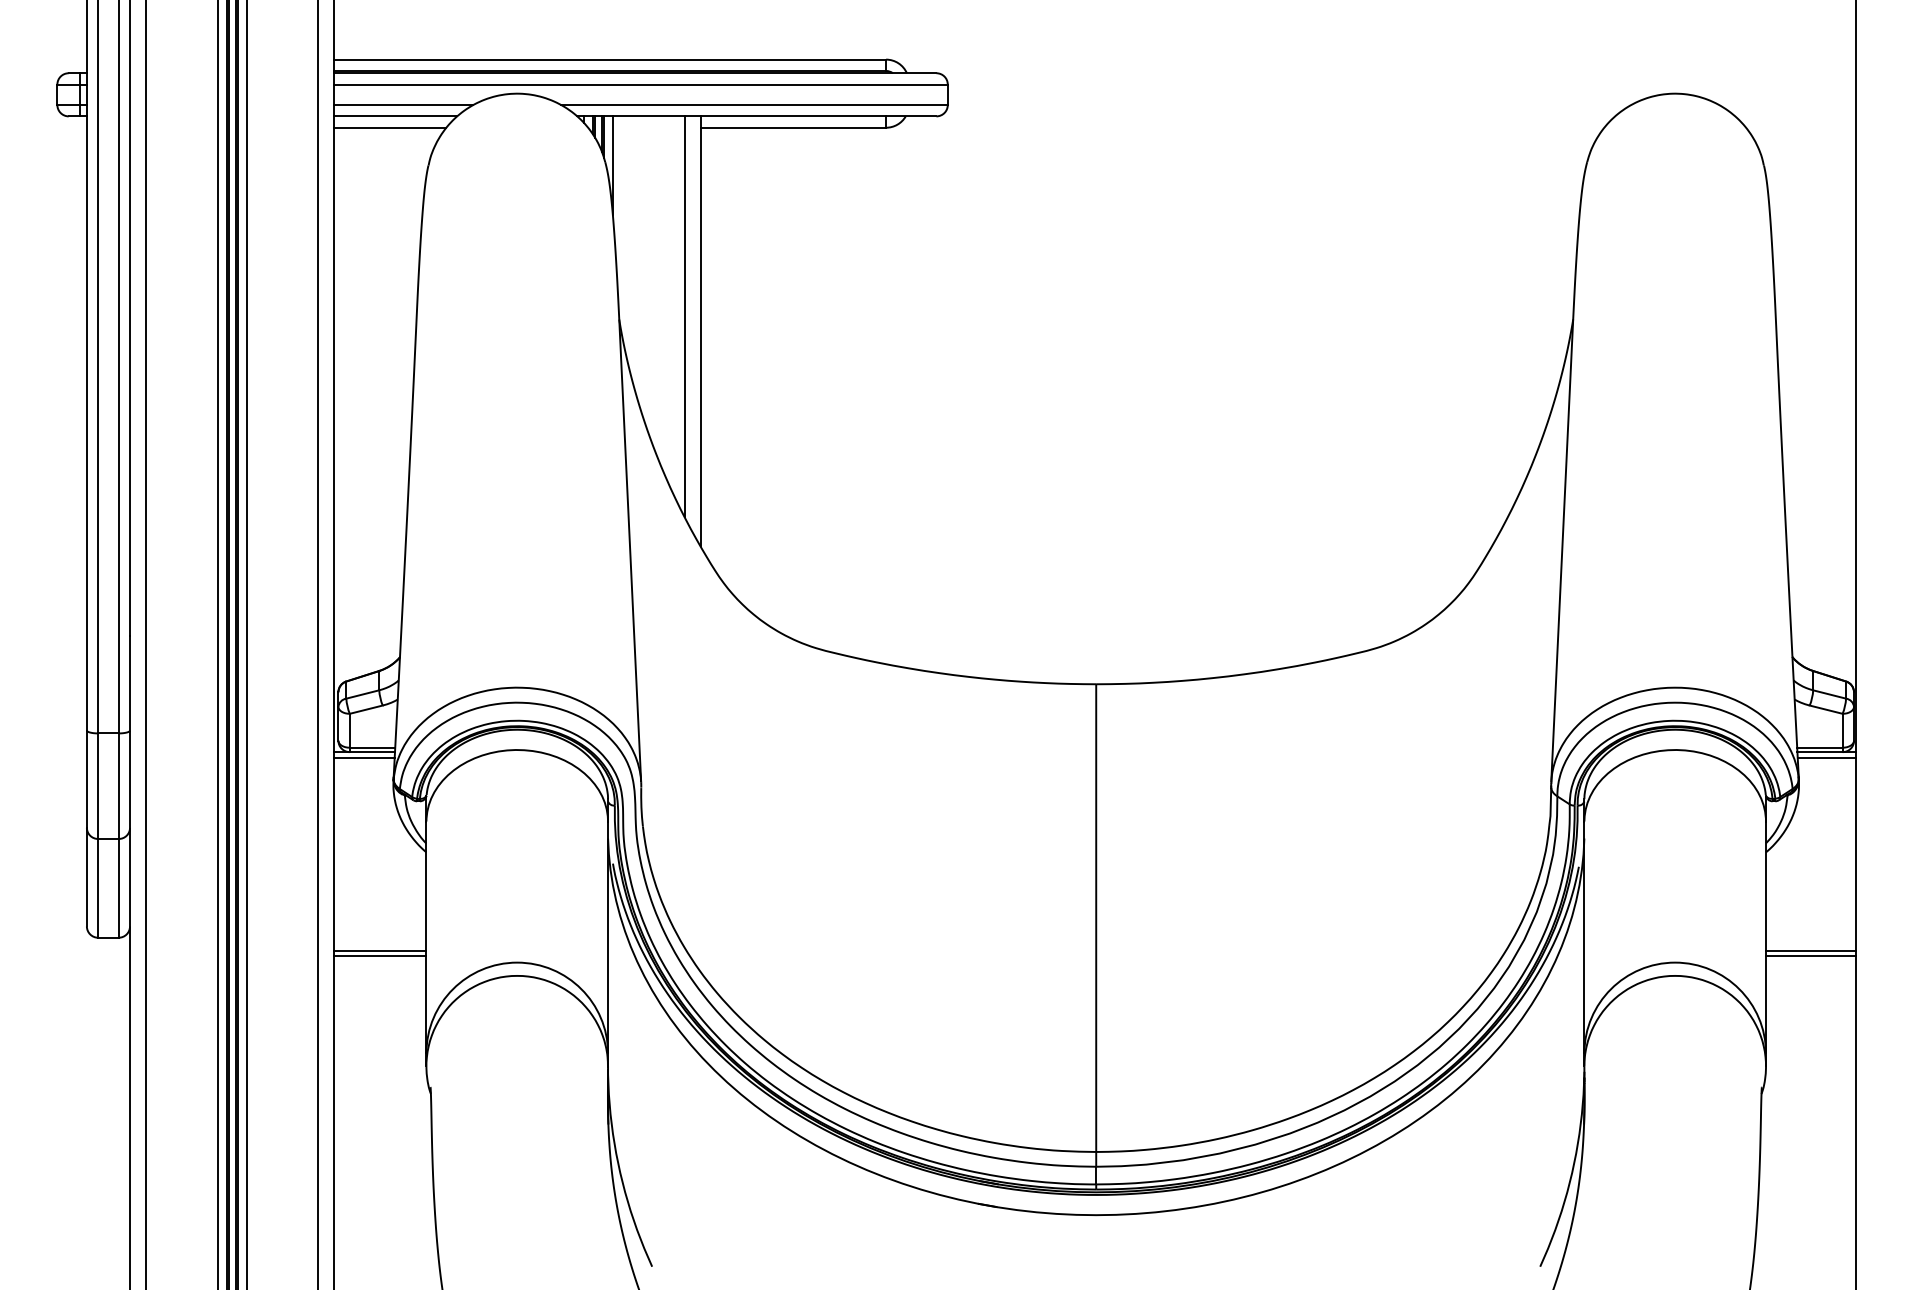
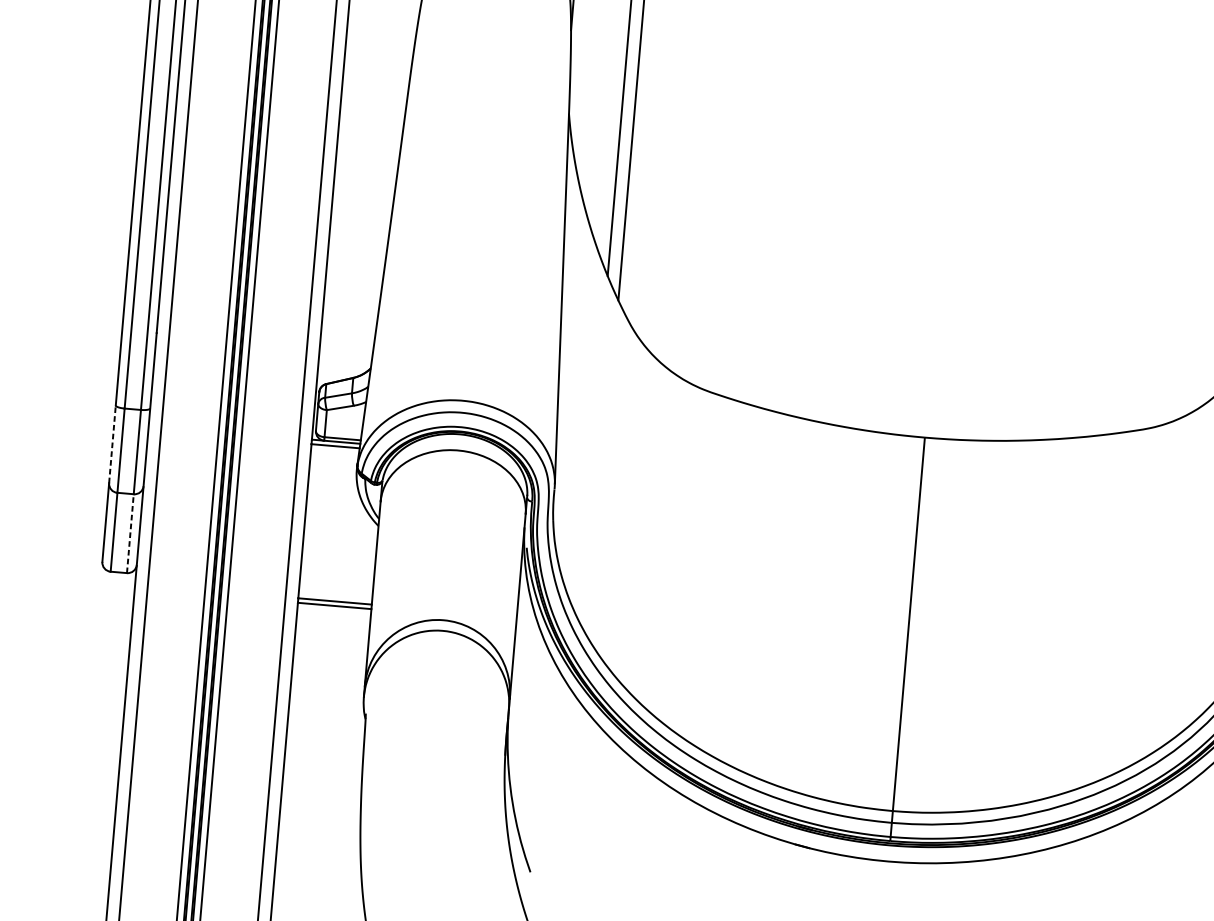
line: (86, 779) -> (112, 444), solid -> dashed
line: (118, 887) -> (130, 532), solid -> dashed

